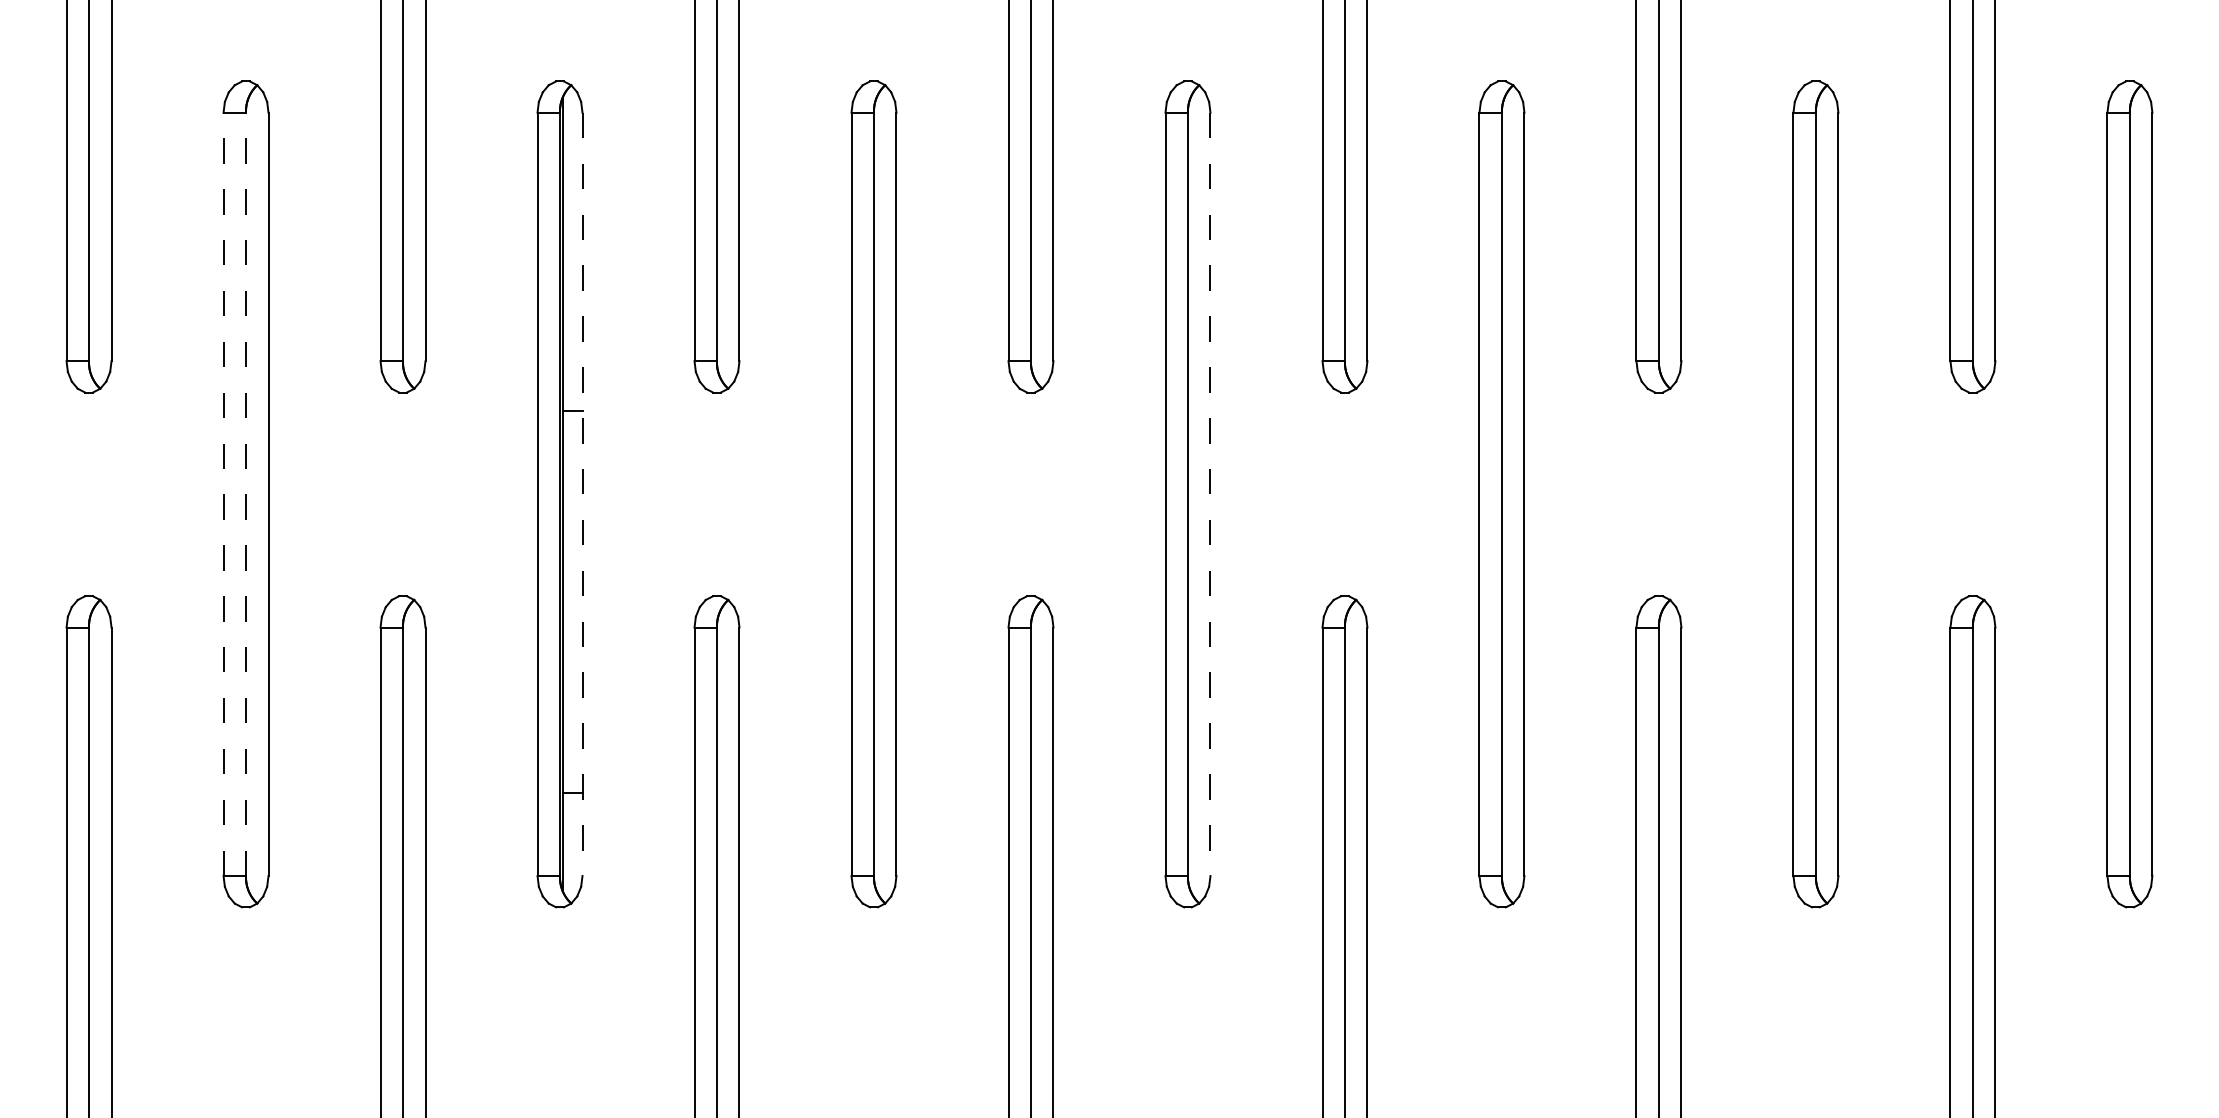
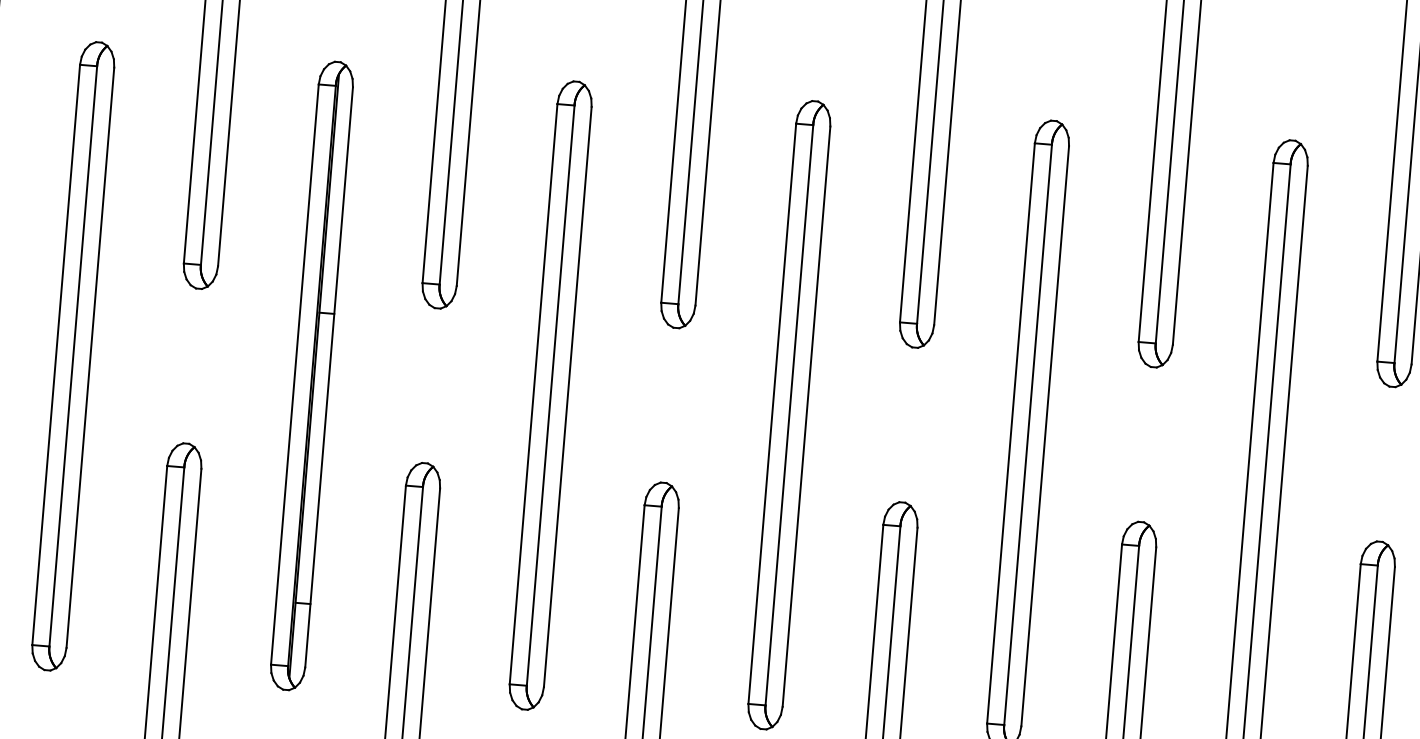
line: (223, 494) -> (56, 355), dashed -> solid
line: (246, 494) -> (73, 356), dashed -> solid
line: (582, 494) -> (329, 377), dashed -> solid
line: (1210, 494) -> (806, 416), dashed -> solid

